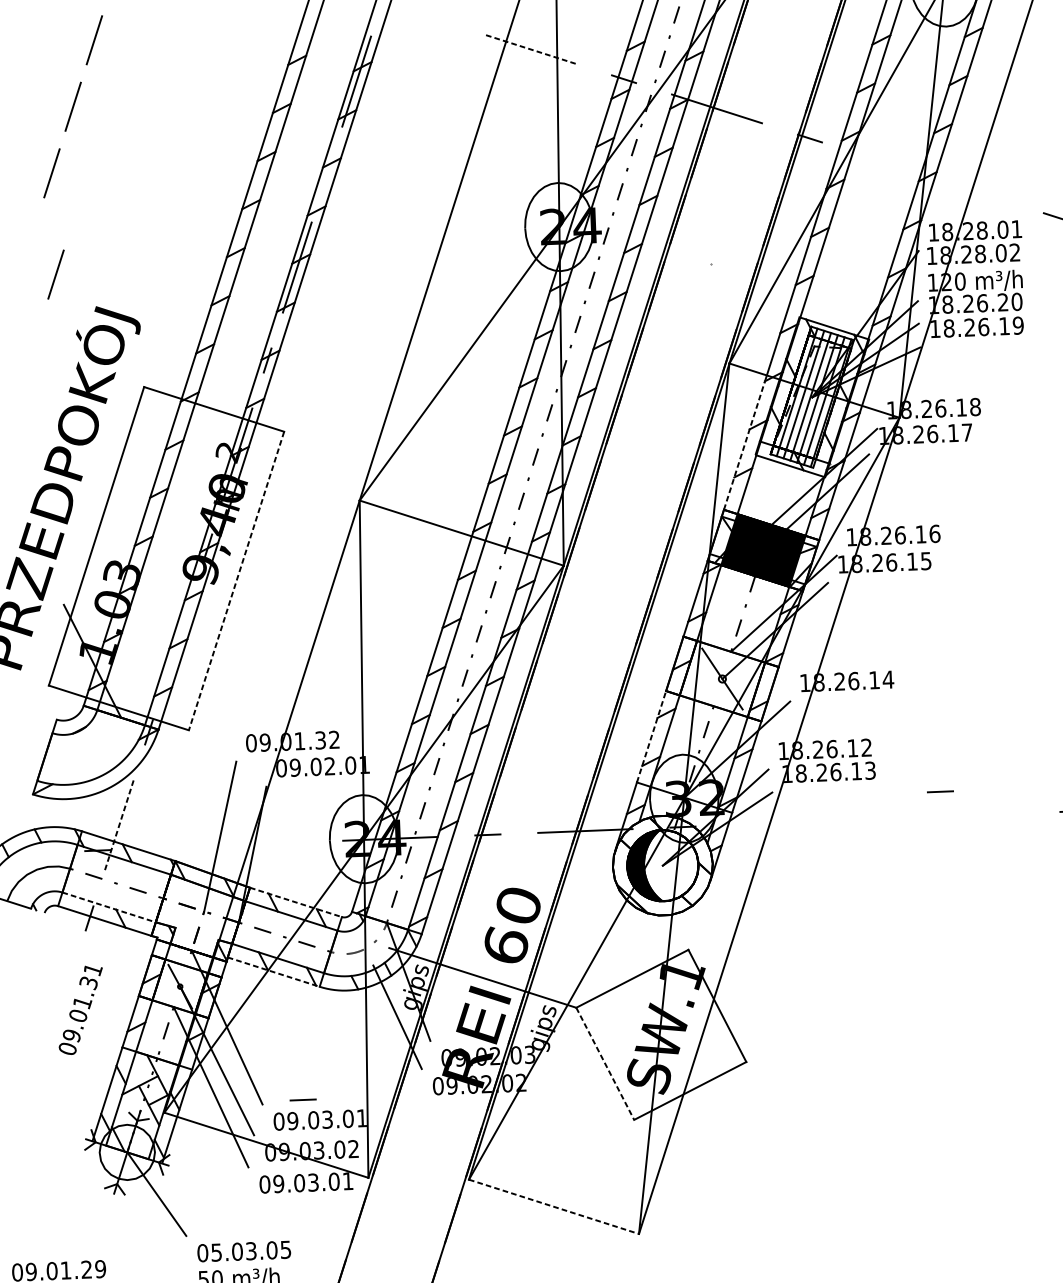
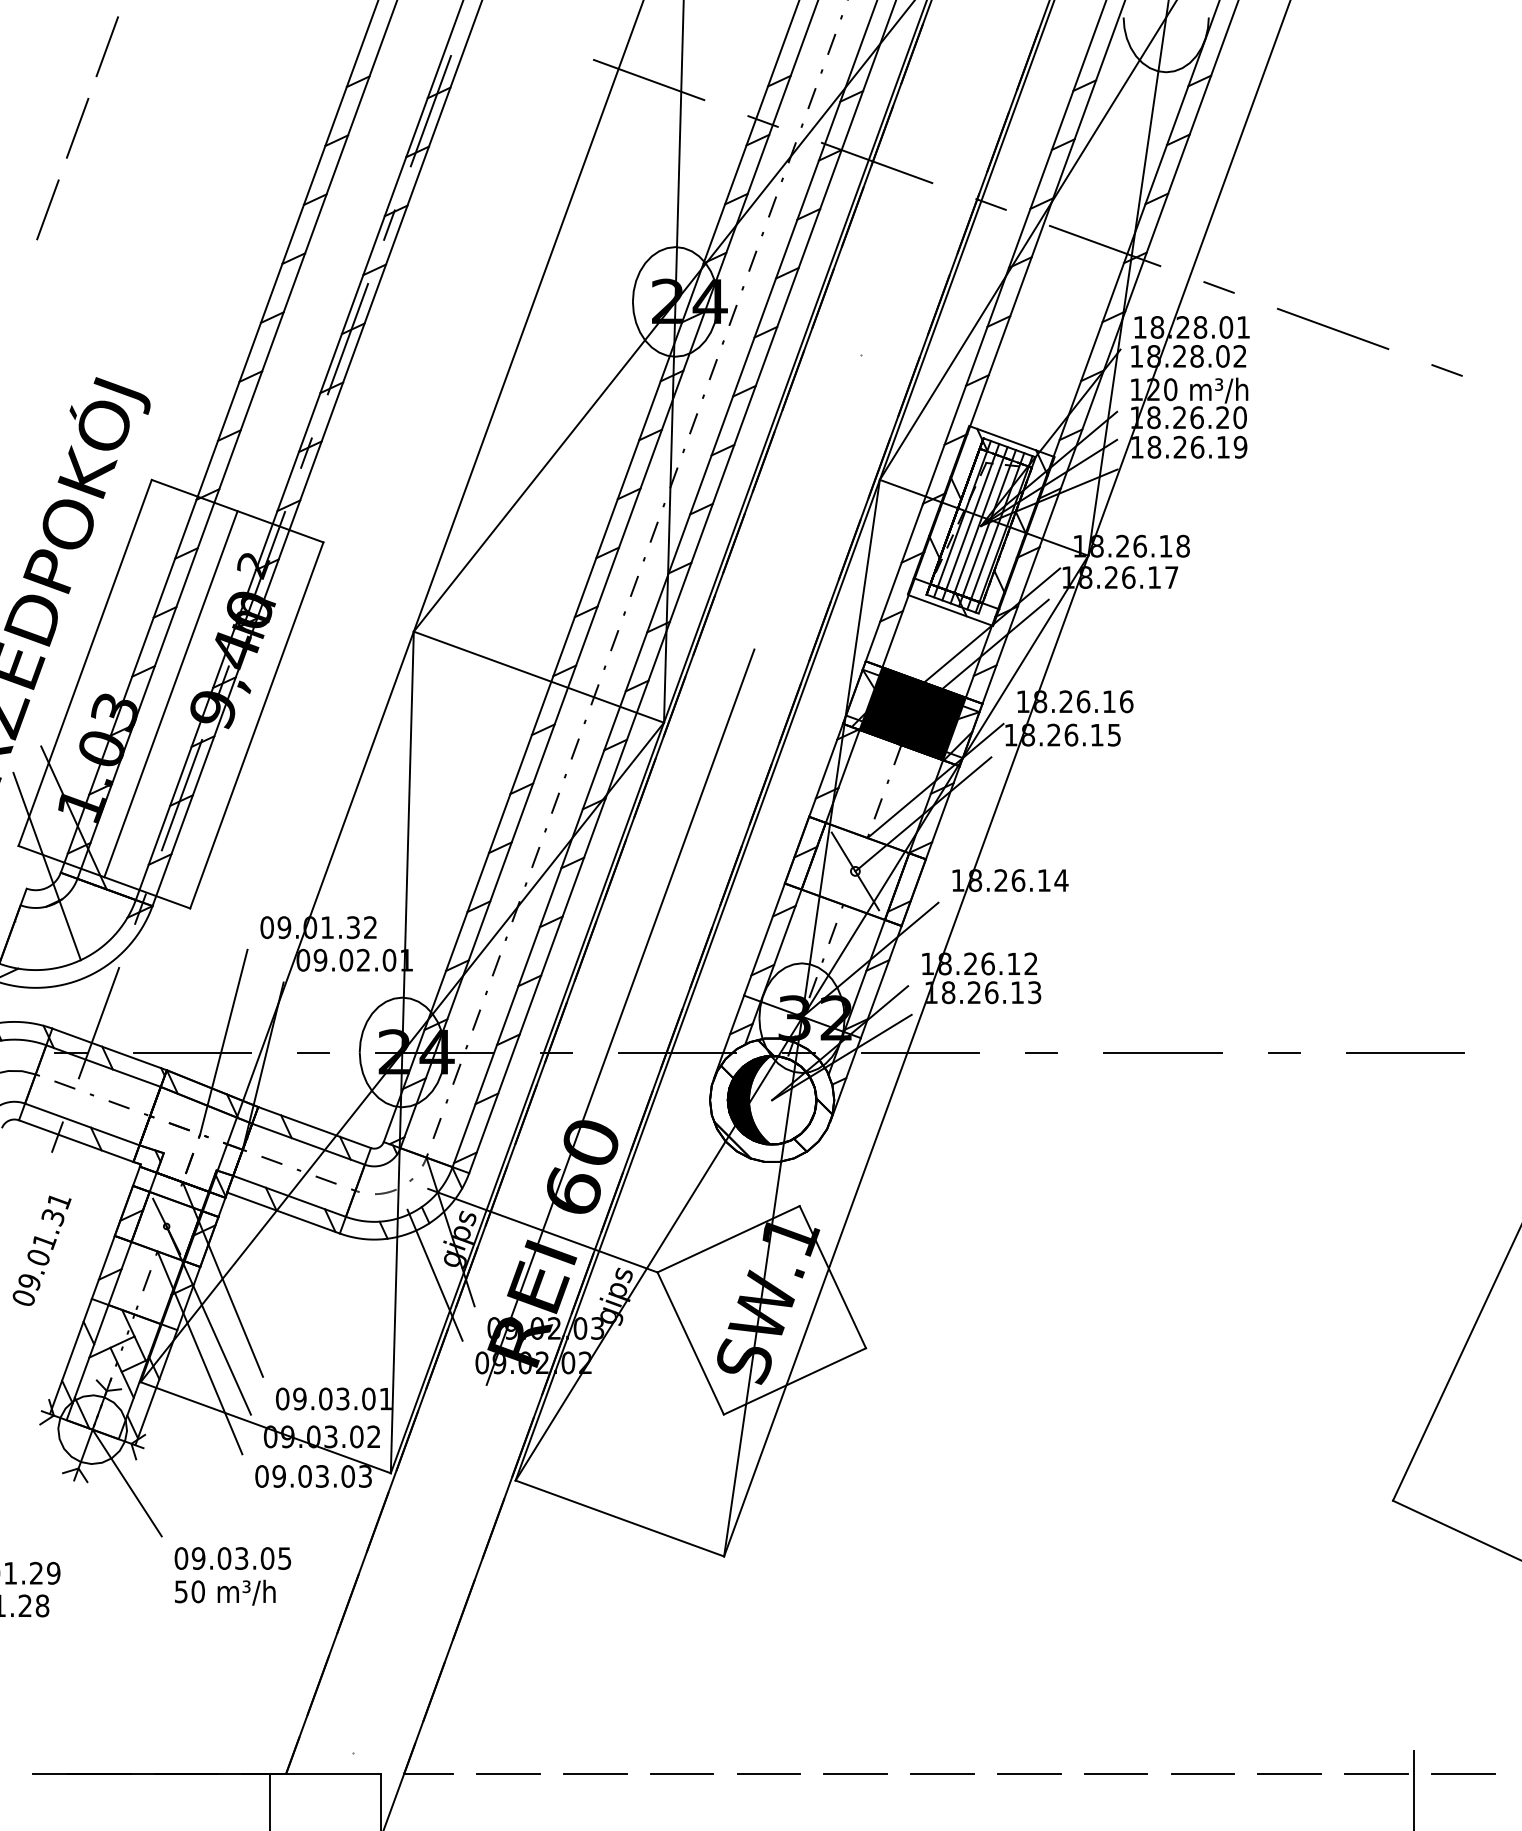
line: (531, 49) -> (649, 80), dashed -> solid
line: (902, 167) -> (1104, 245), added
line: (327, 174) -> (389, 224), added
line: (995, 197) -> (1218, 287), added
line: (55, 274) -> (47, 335), removed
line: (744, 445) -> (894, 582), dashed -> solid
line: (166, 558) -> (170, 694), added
line: (236, 581) -> (256, 725), dashed -> solid
line: (178, 638) -> (181, 794), added
line: (72, 701) -> (46, 866), added
line: (651, 736) -> (764, 939), dashed -> solid
line: (940, 791) -> (1041, 1052), moved
line: (538, 803) -> (620, 1016), added
line: (975, 815) -> (1162, 1053), added
line: (779, 823) -> (919, 1053), added
line: (119, 825) -> (99, 1023), dashed -> solid
line: (195, 846) -> (192, 1053), added
line: (295, 902) -> (314, 1127), dashed -> solid
line: (109, 907) -> (82, 1124), dashed -> solid
line: (273, 972) -> (283, 1213), dashed -> solid
line: (605, 1063) -> (690, 1343), dashed -> solid
line: (302, 1099) -> (313, 1052), moved
text: (348, 1181) -> (365, 1476), 09.03.01 -> 09.03.03
line: (553, 1206) -> (619, 1518), dashed -> solid
text: (216, 1252) -> (198, 1558), 05.03.05 -> 09.03.05

